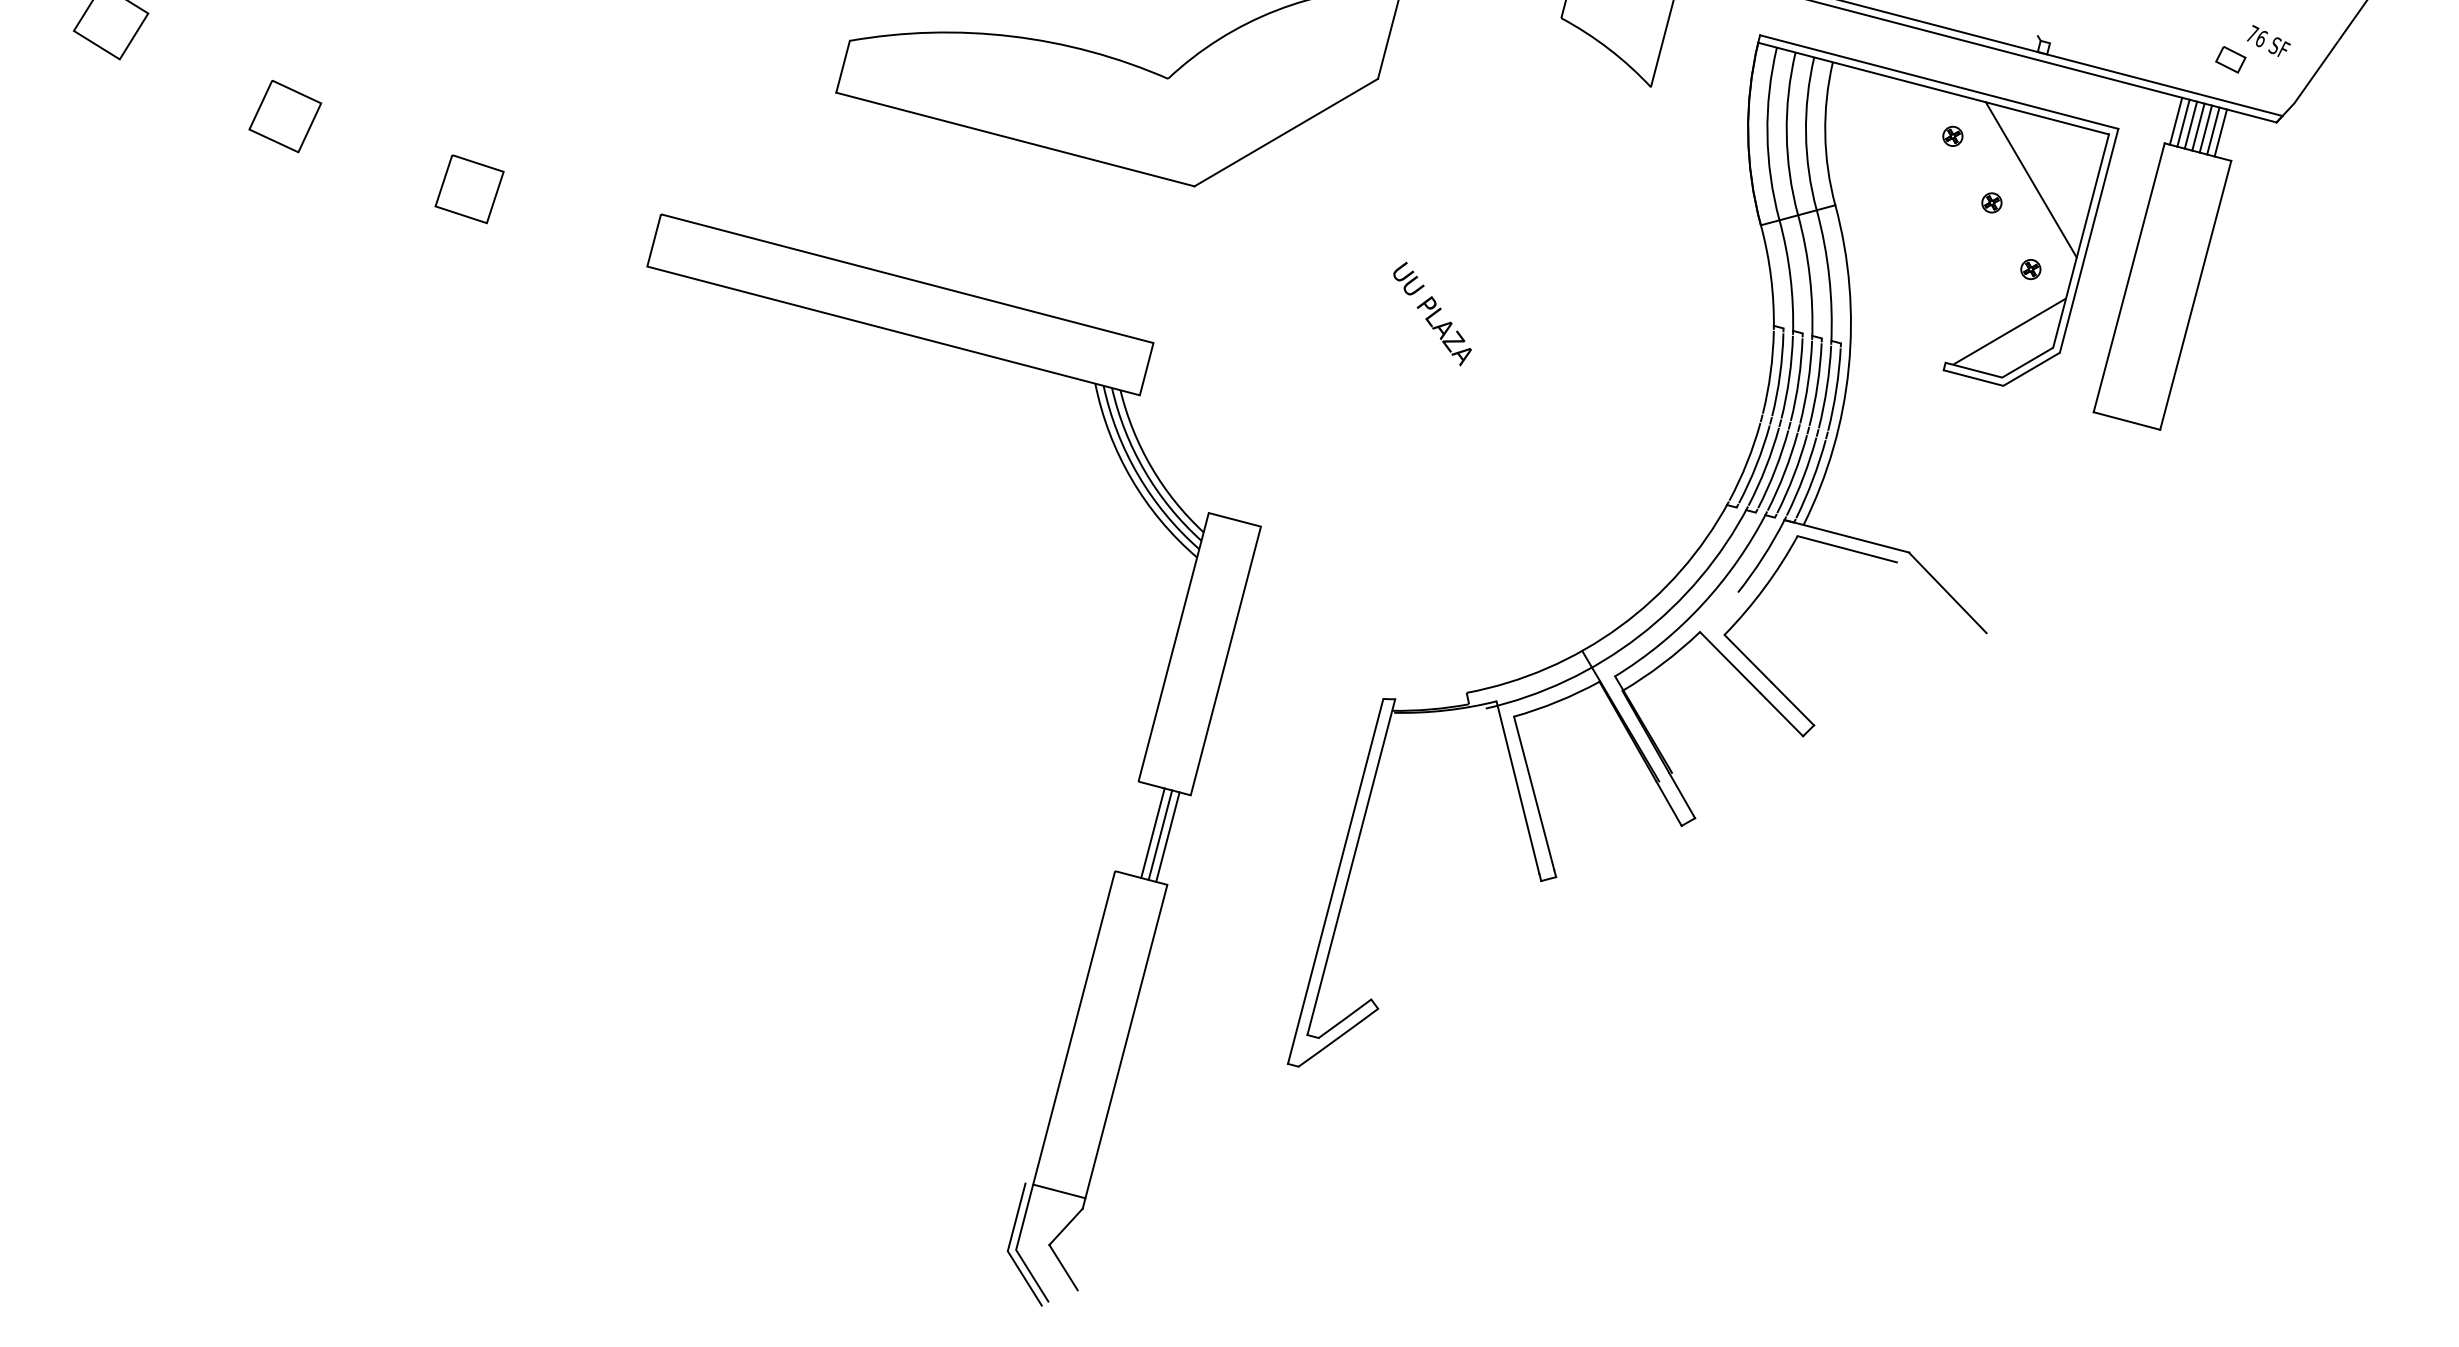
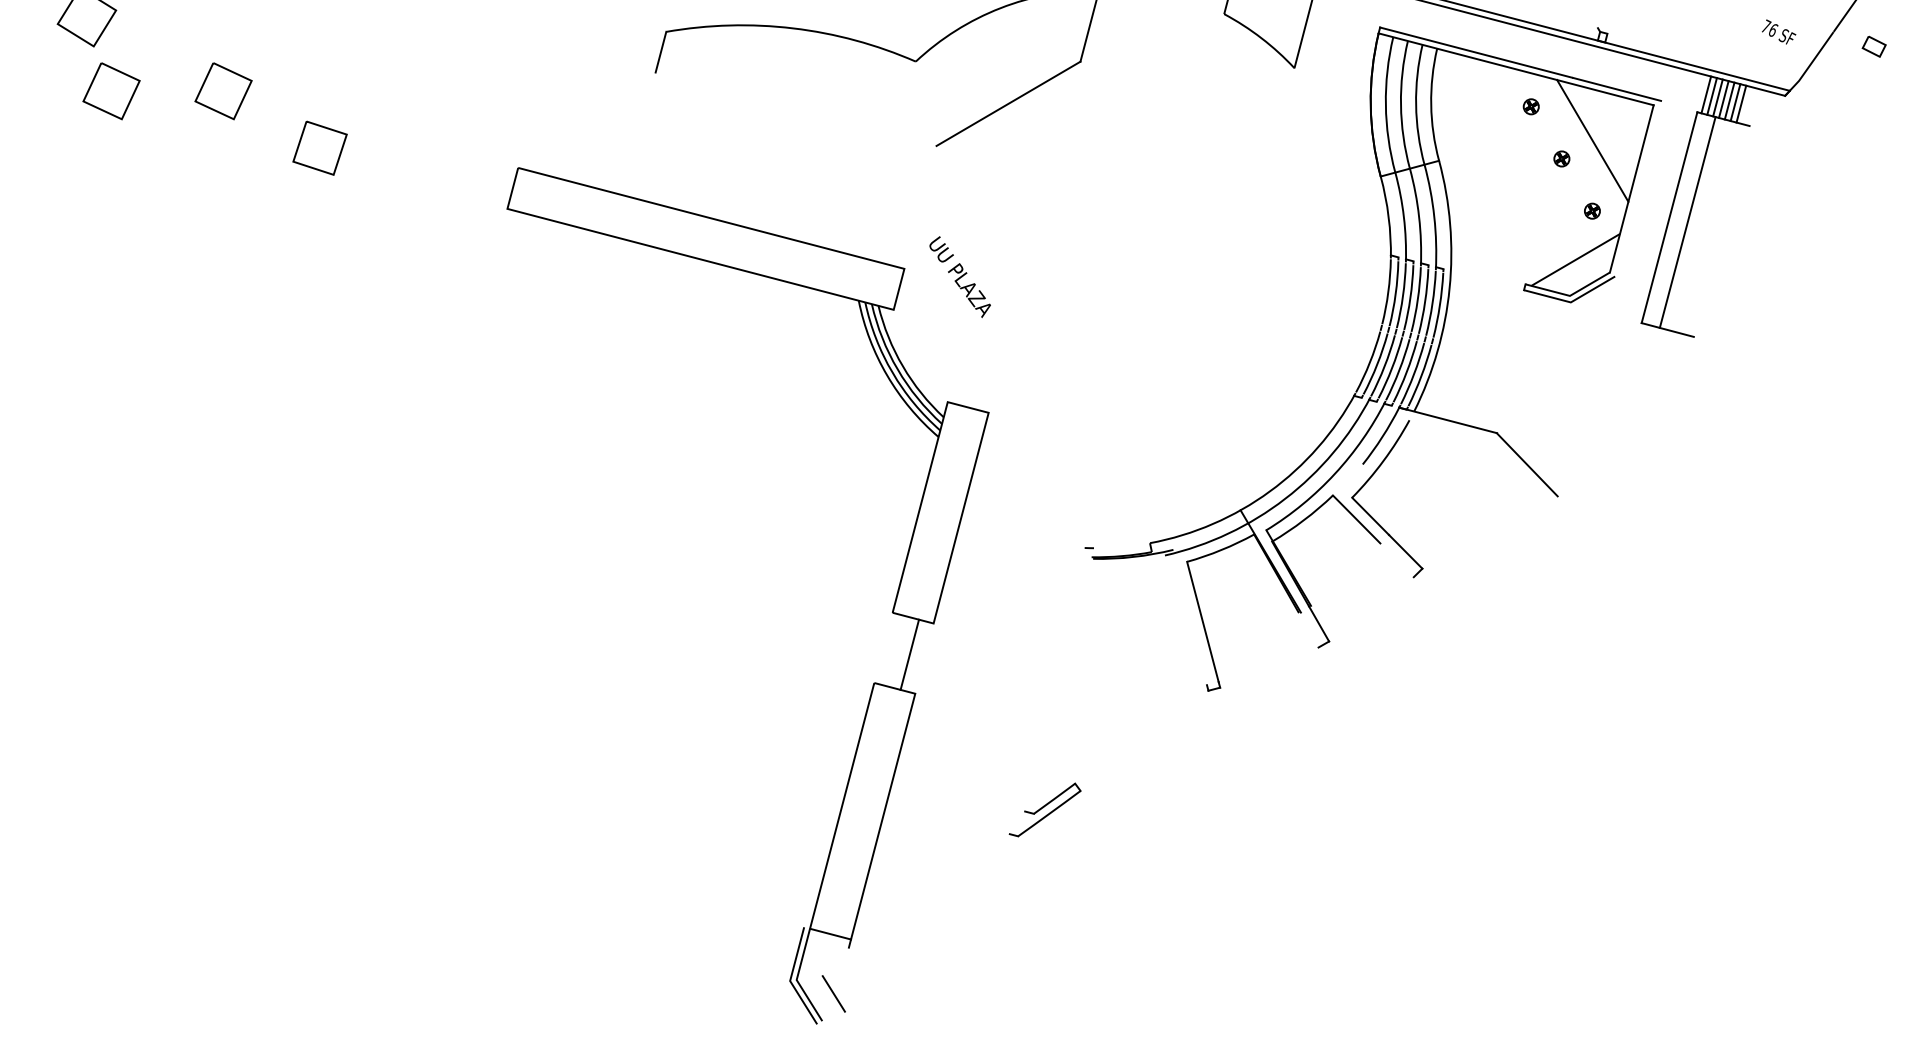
part: (2229, 59) -> (1873, 46), moved
part: (142, 116) -> (111, 91), added
line: (1014, 138) -> (795, 108), removed
part: (468, 188) -> (319, 147), moved
line: (2089, 240) -> (1638, 188), removed
line: (2195, 295) -> (1687, 222), moved
text: (1431, 314) -> (959, 277), moved
line: (1847, 549) -> (1448, 430), removed
line: (1781, 714) -> (1396, 560), removed
line: (1517, 787) -> (1189, 617), removed
line: (1668, 802) -> (1308, 629), removed
line: (1152, 833) -> (903, 653), removed
line: (1167, 837) -> (915, 656), removed
line: (1351, 866) -> (1059, 679), removed
line: (1334, 880) -> (1046, 690), removed
line: (1065, 1226) -> (835, 961), removed

